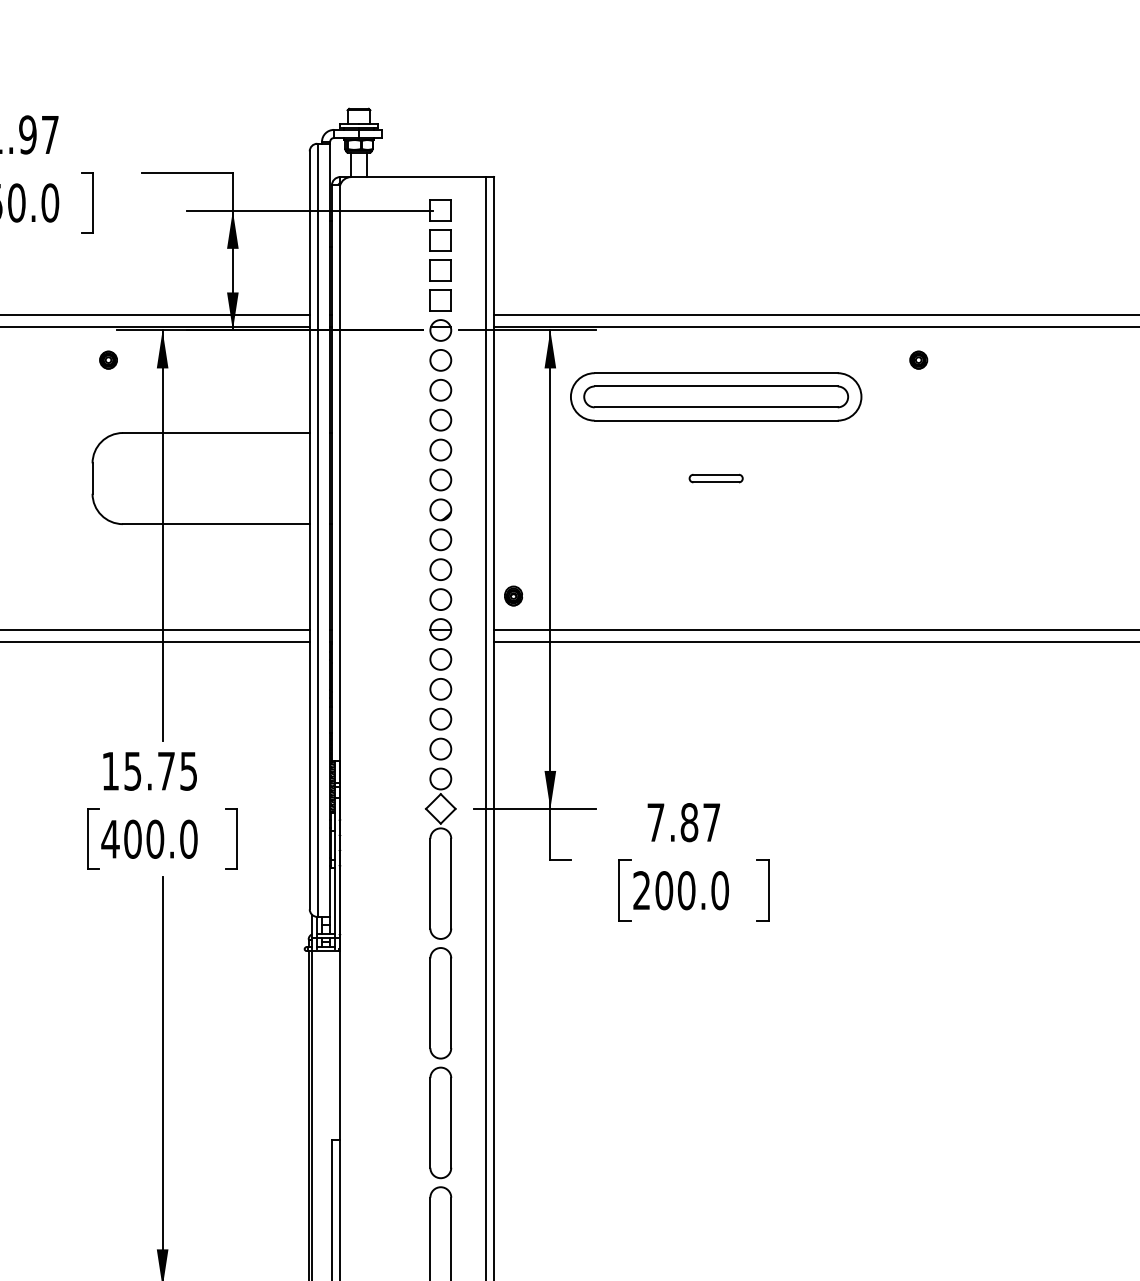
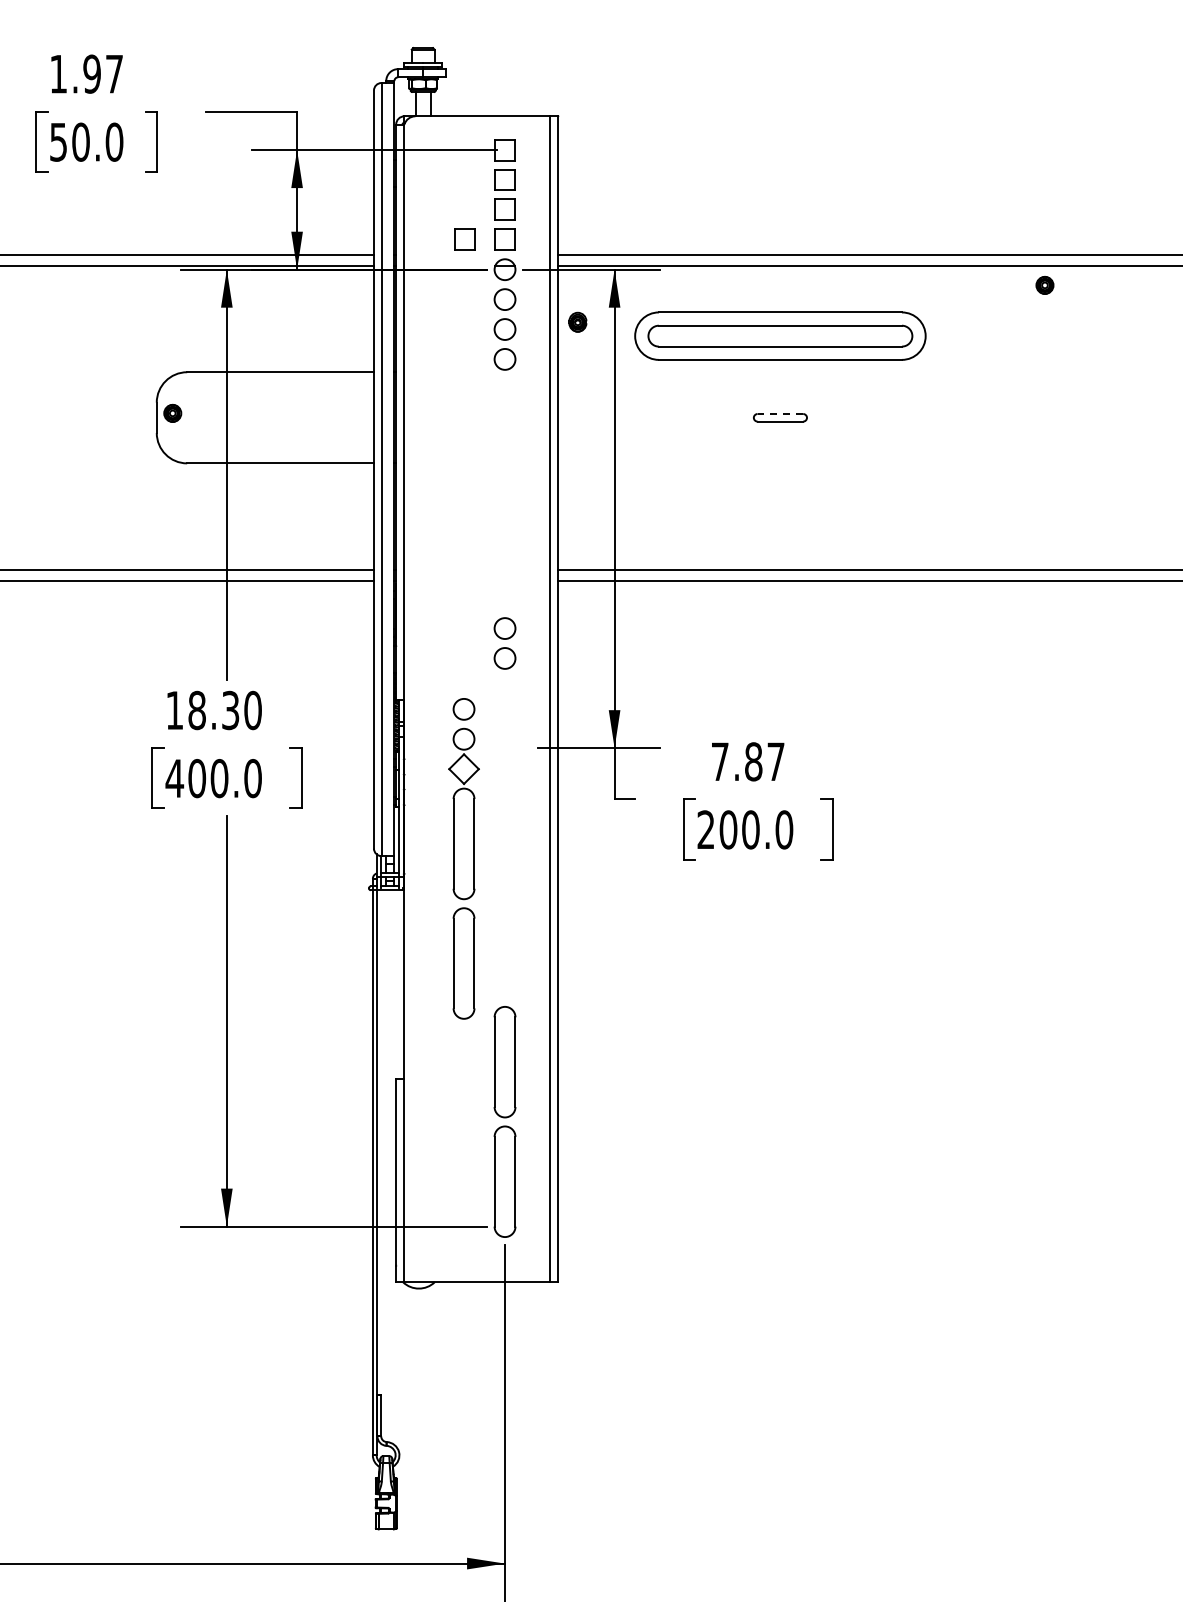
part: (400, 300) -> (464, 239), added
part: (108, 359) -> (172, 412), moved
part: (918, 360) -> (1044, 285), moved
line: (716, 475) -> (780, 414), solid -> dashed
part: (440, 554) -> (504, 493), removed
part: (513, 595) -> (577, 321), moved
text: (160, 771) -> (224, 710), 15.75 -> 18.30
part: (440, 898) -> (463, 858), moved

